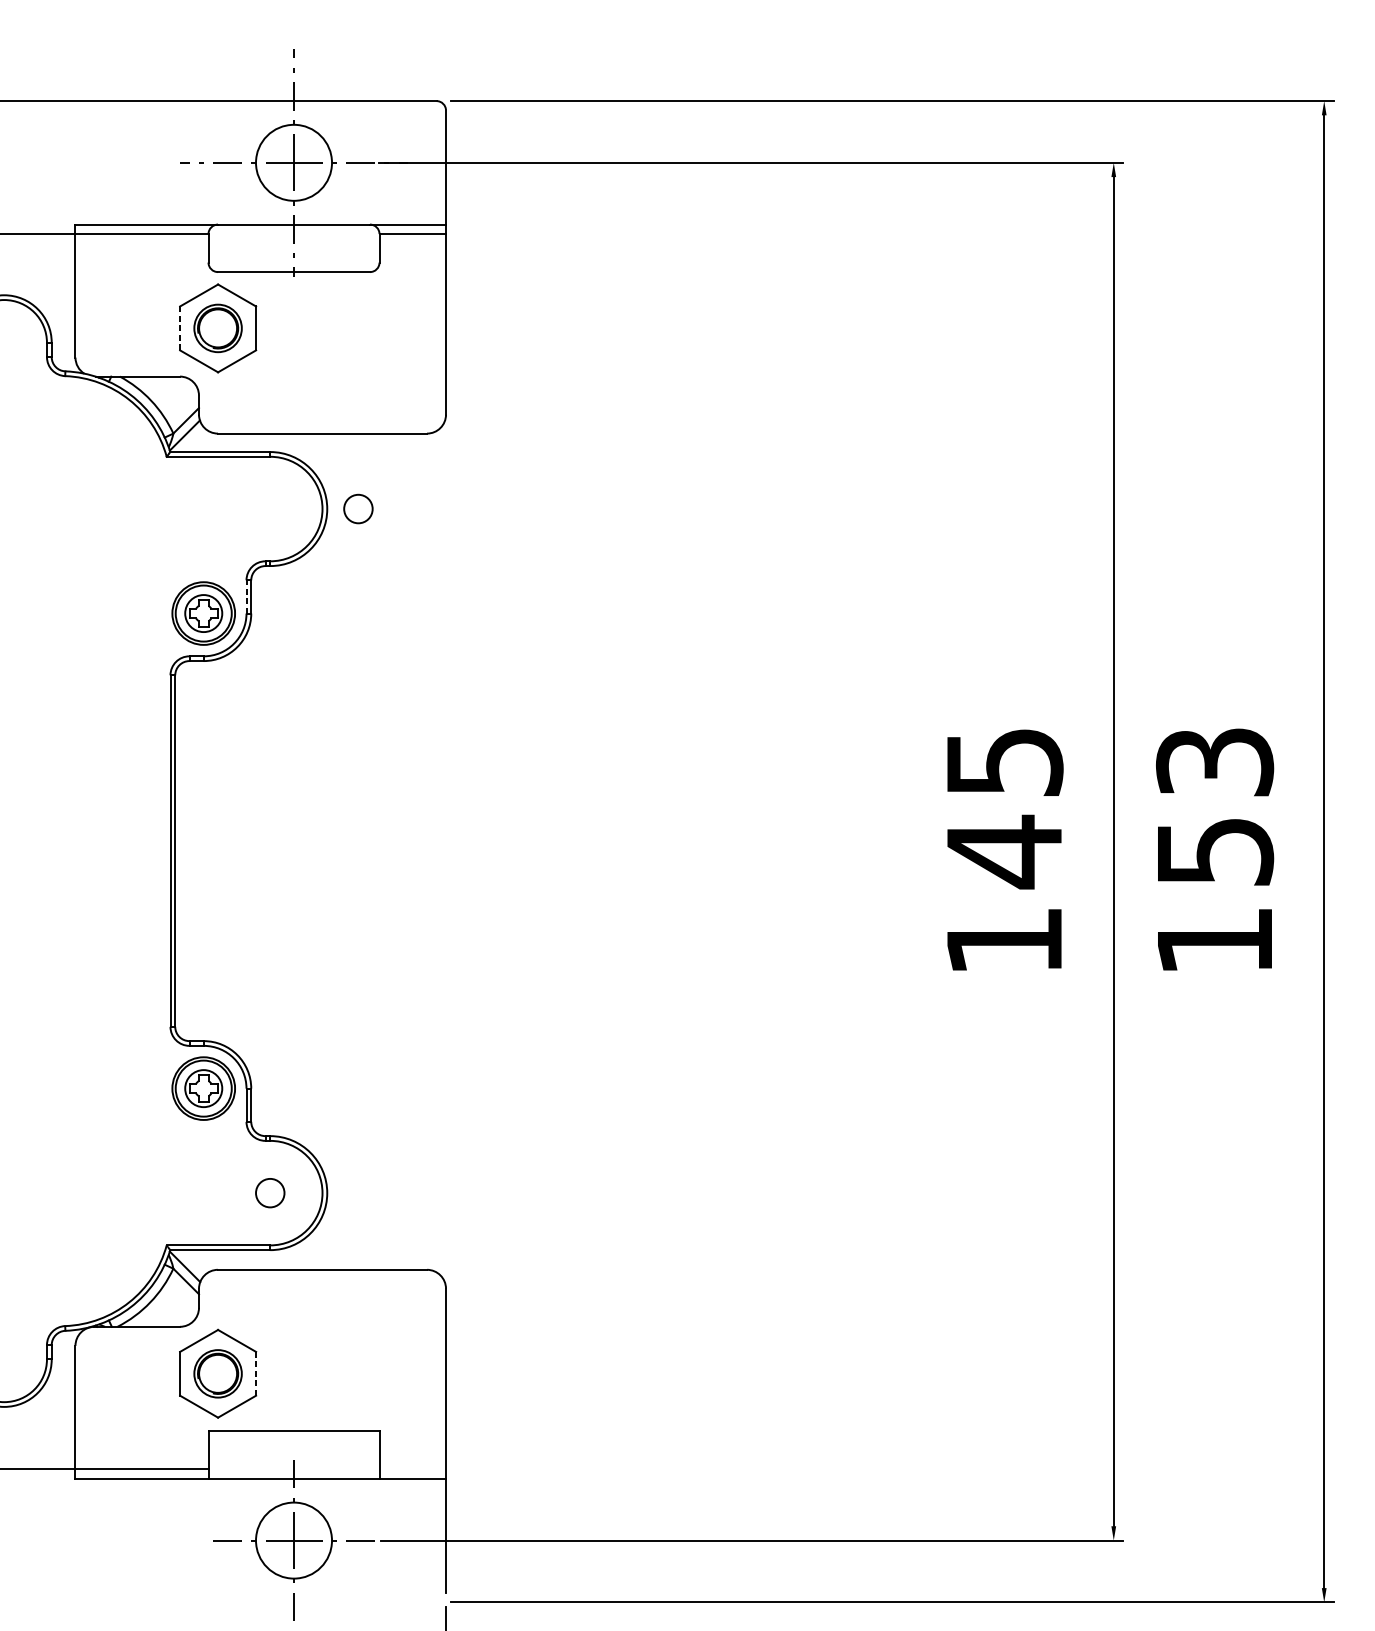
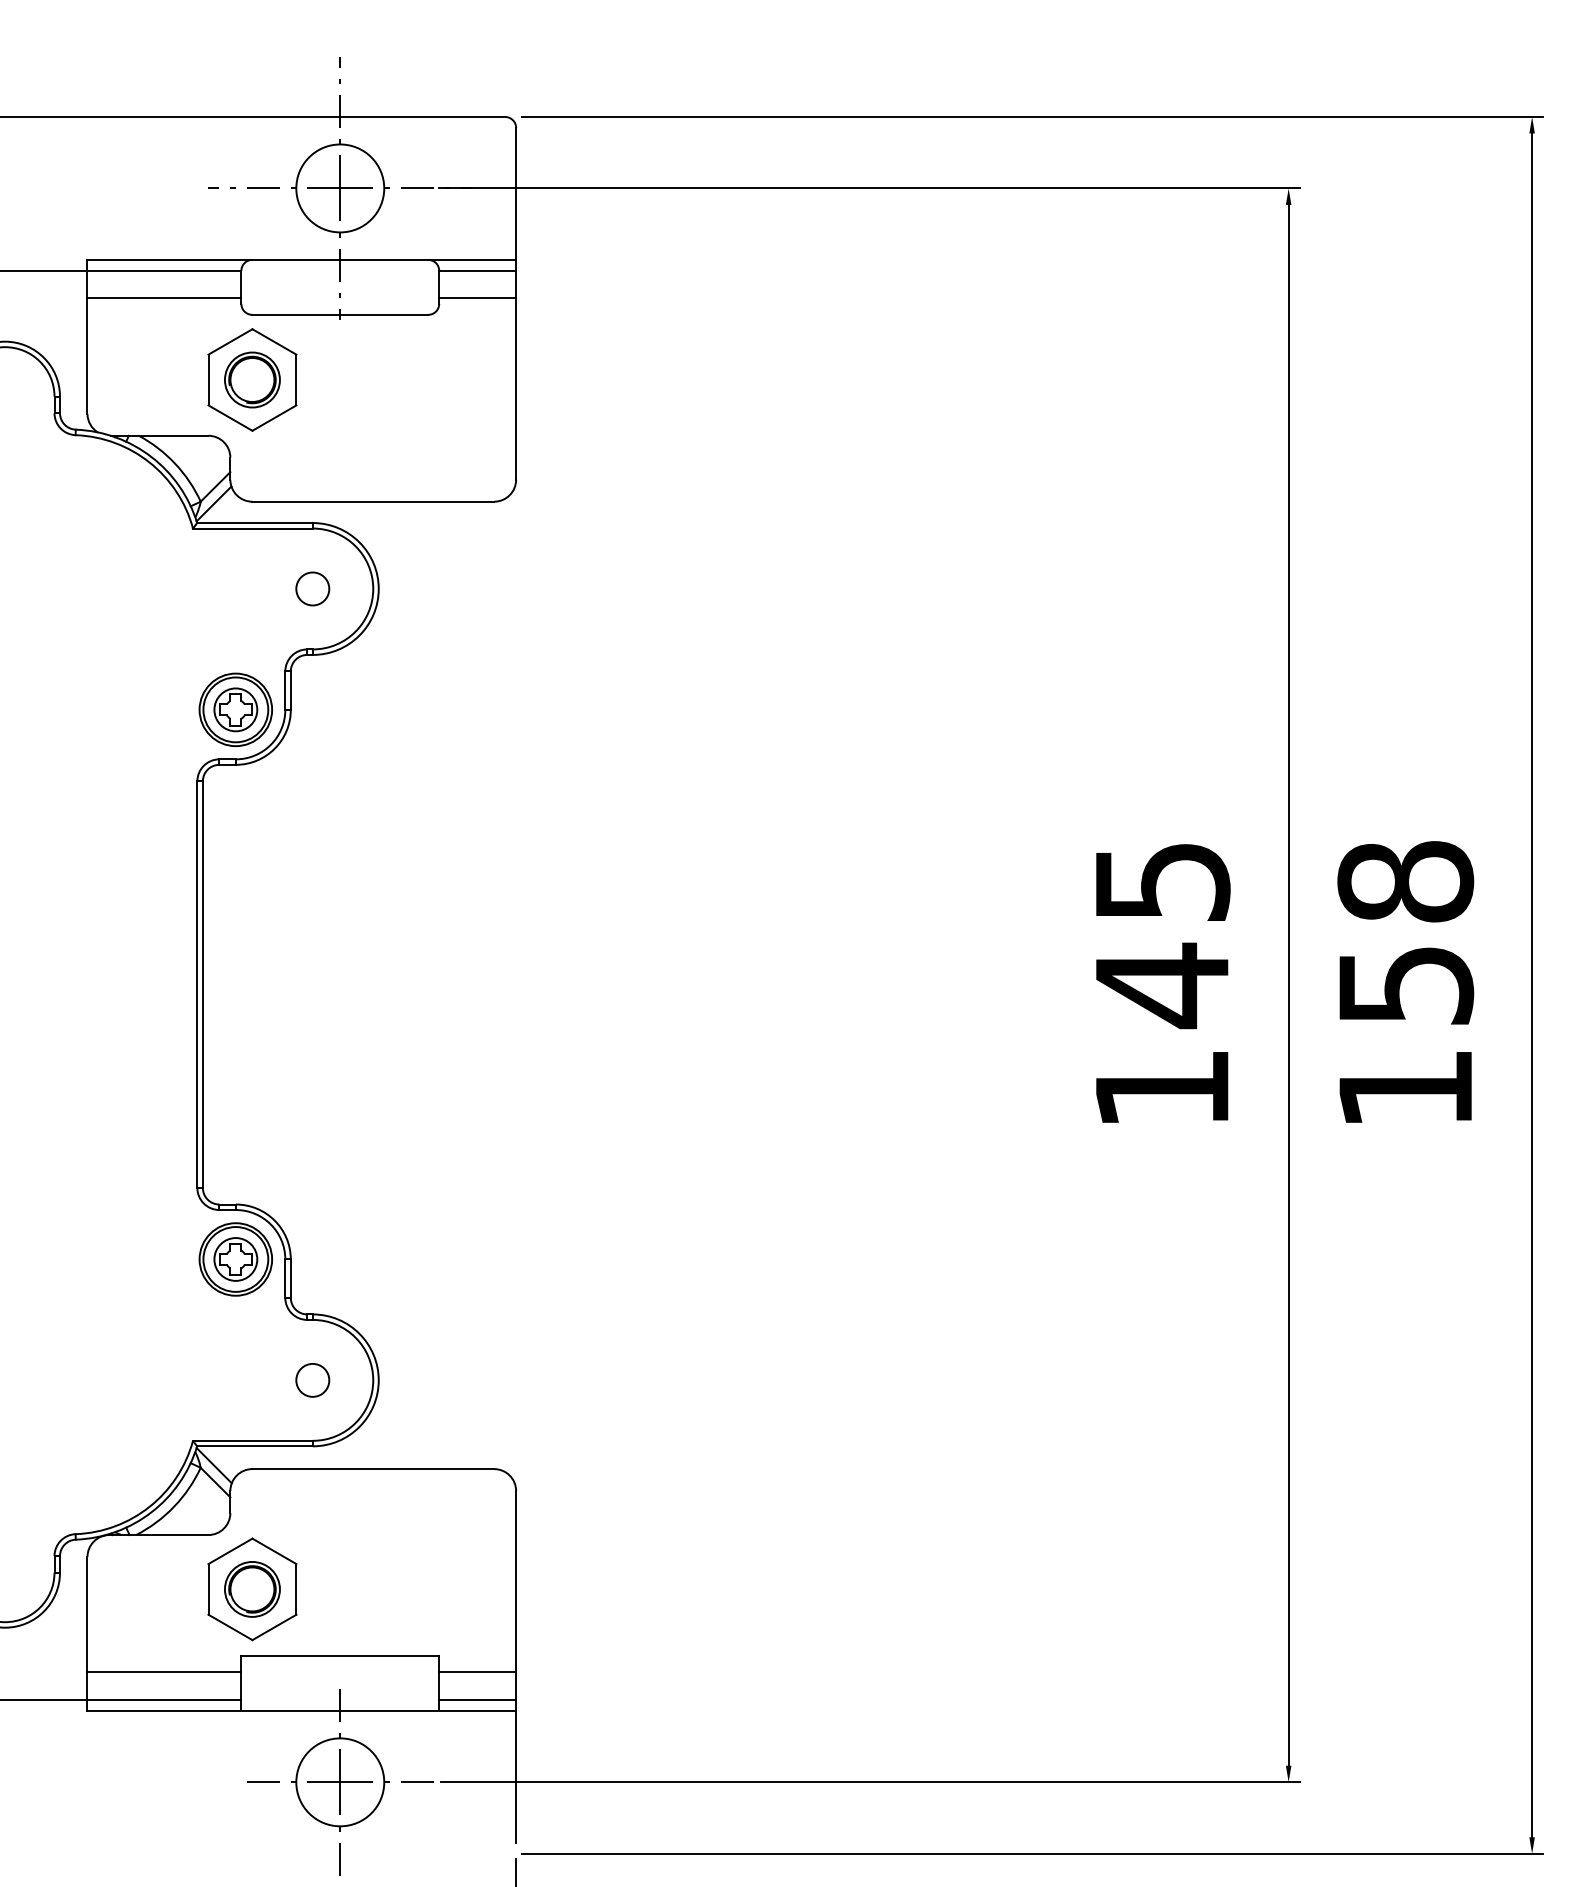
line: (142, 257) -> (164, 298), added
line: (412, 257) -> (477, 298), added
line: (180, 327) -> (208, 379), dashed -> solid
circle: (358, 508) -> (312, 588), moved
line: (246, 596) -> (285, 690), dashed -> solid
text: (1214, 761) -> (1405, 881), 153 -> 158
line: (256, 1373) -> (296, 1589), dashed -> solid
line: (142, 1445) -> (164, 1672), added
line: (412, 1445) -> (477, 1672), added
line: (412, 1468) -> (477, 1699), added

